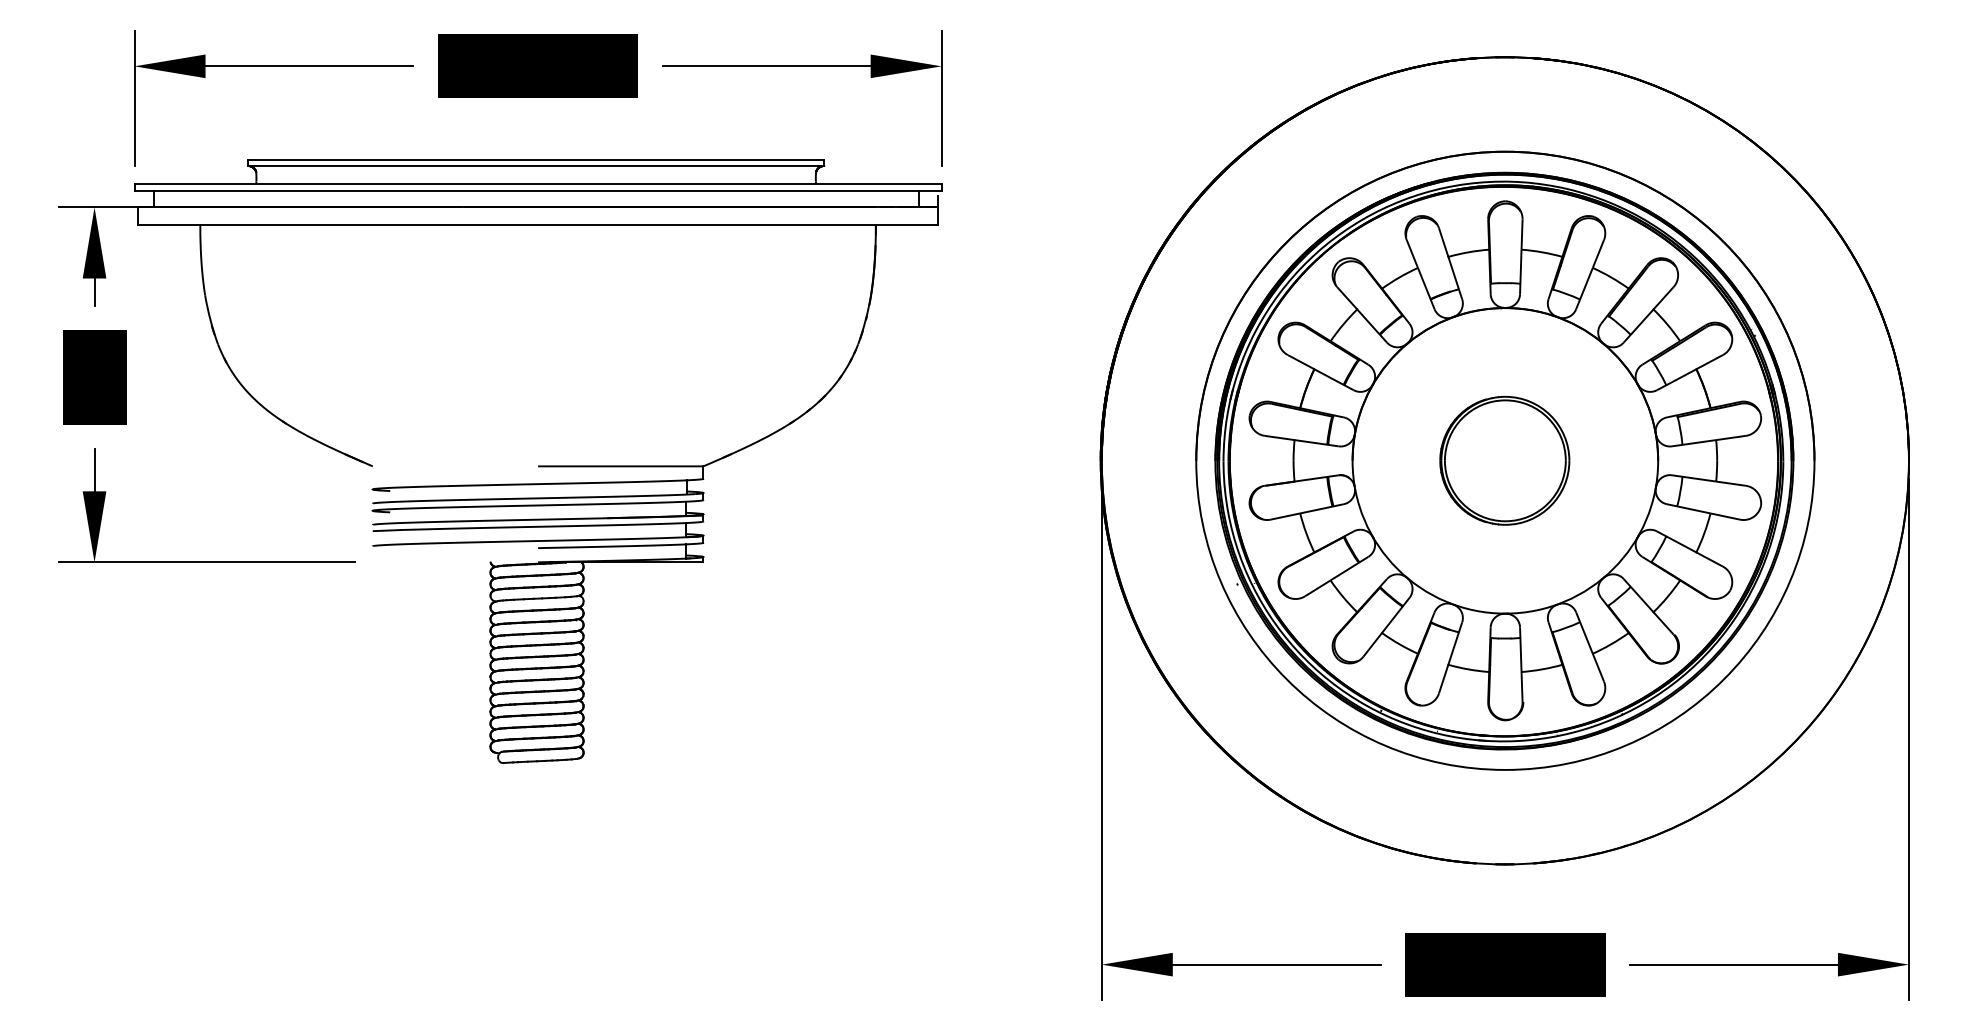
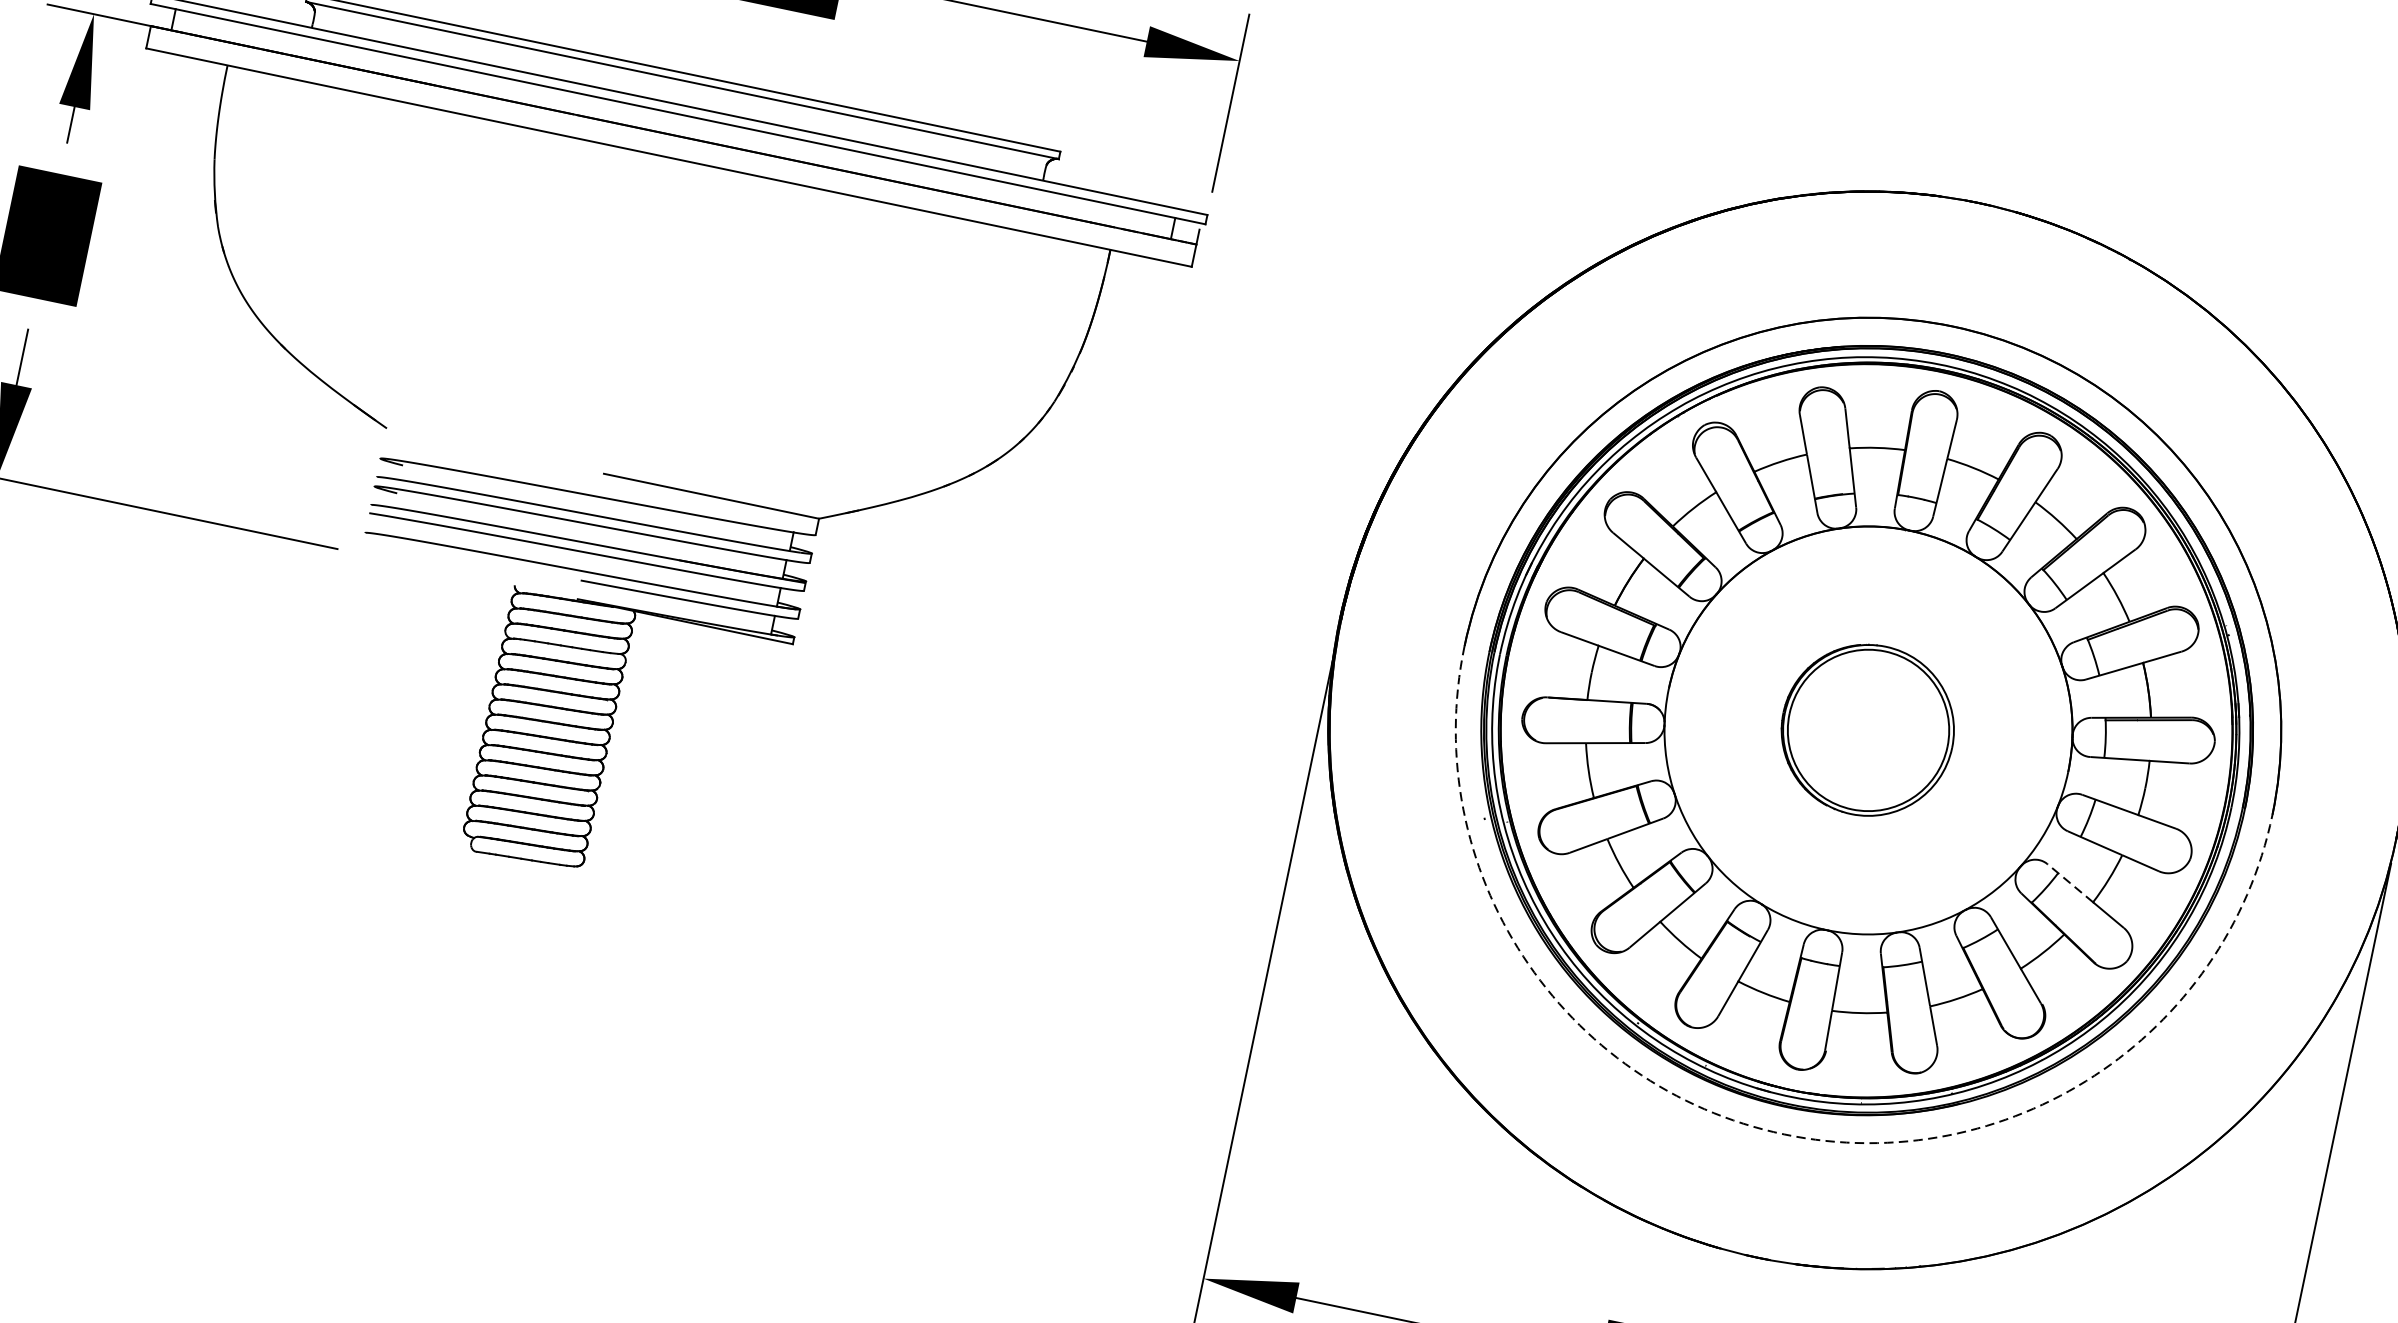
line: (1676, 541) -> (2070, 882), solid -> dashed
arc: (1505, 769) -> (1784, 1133), solid -> dashed

